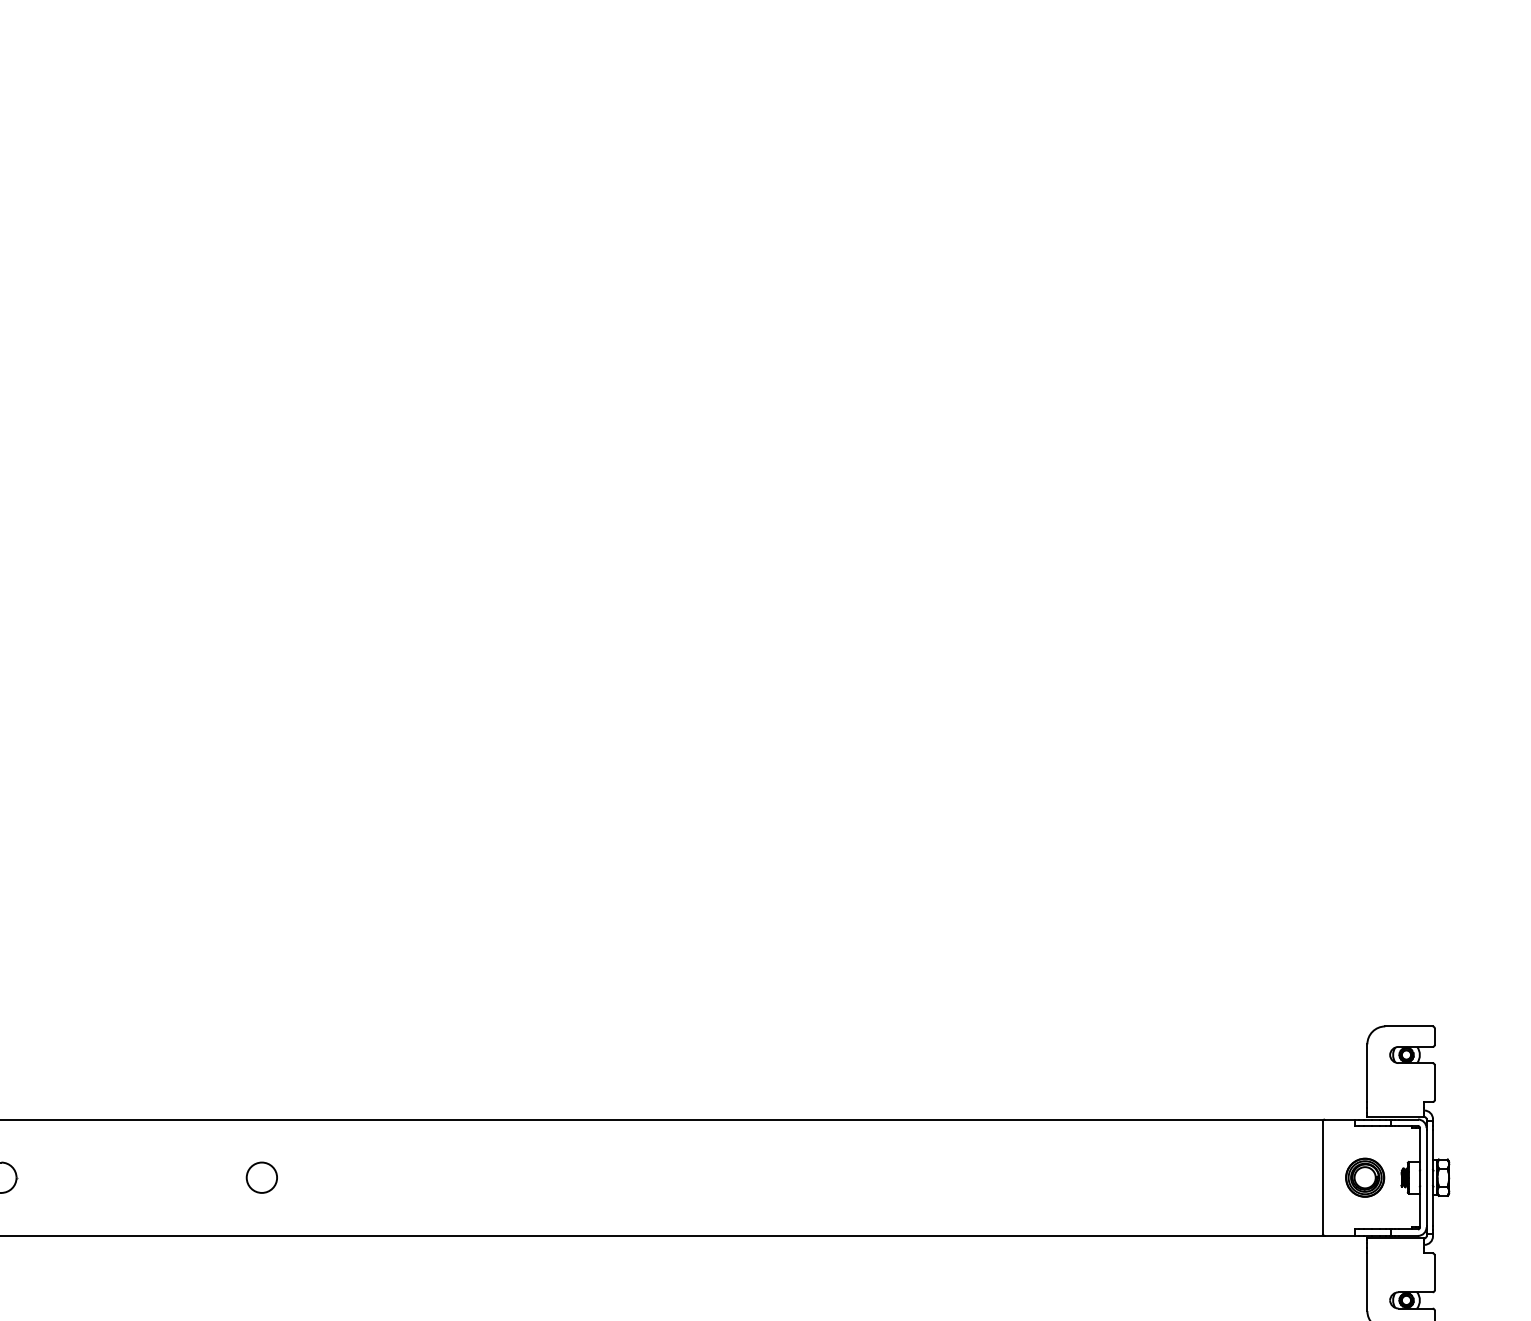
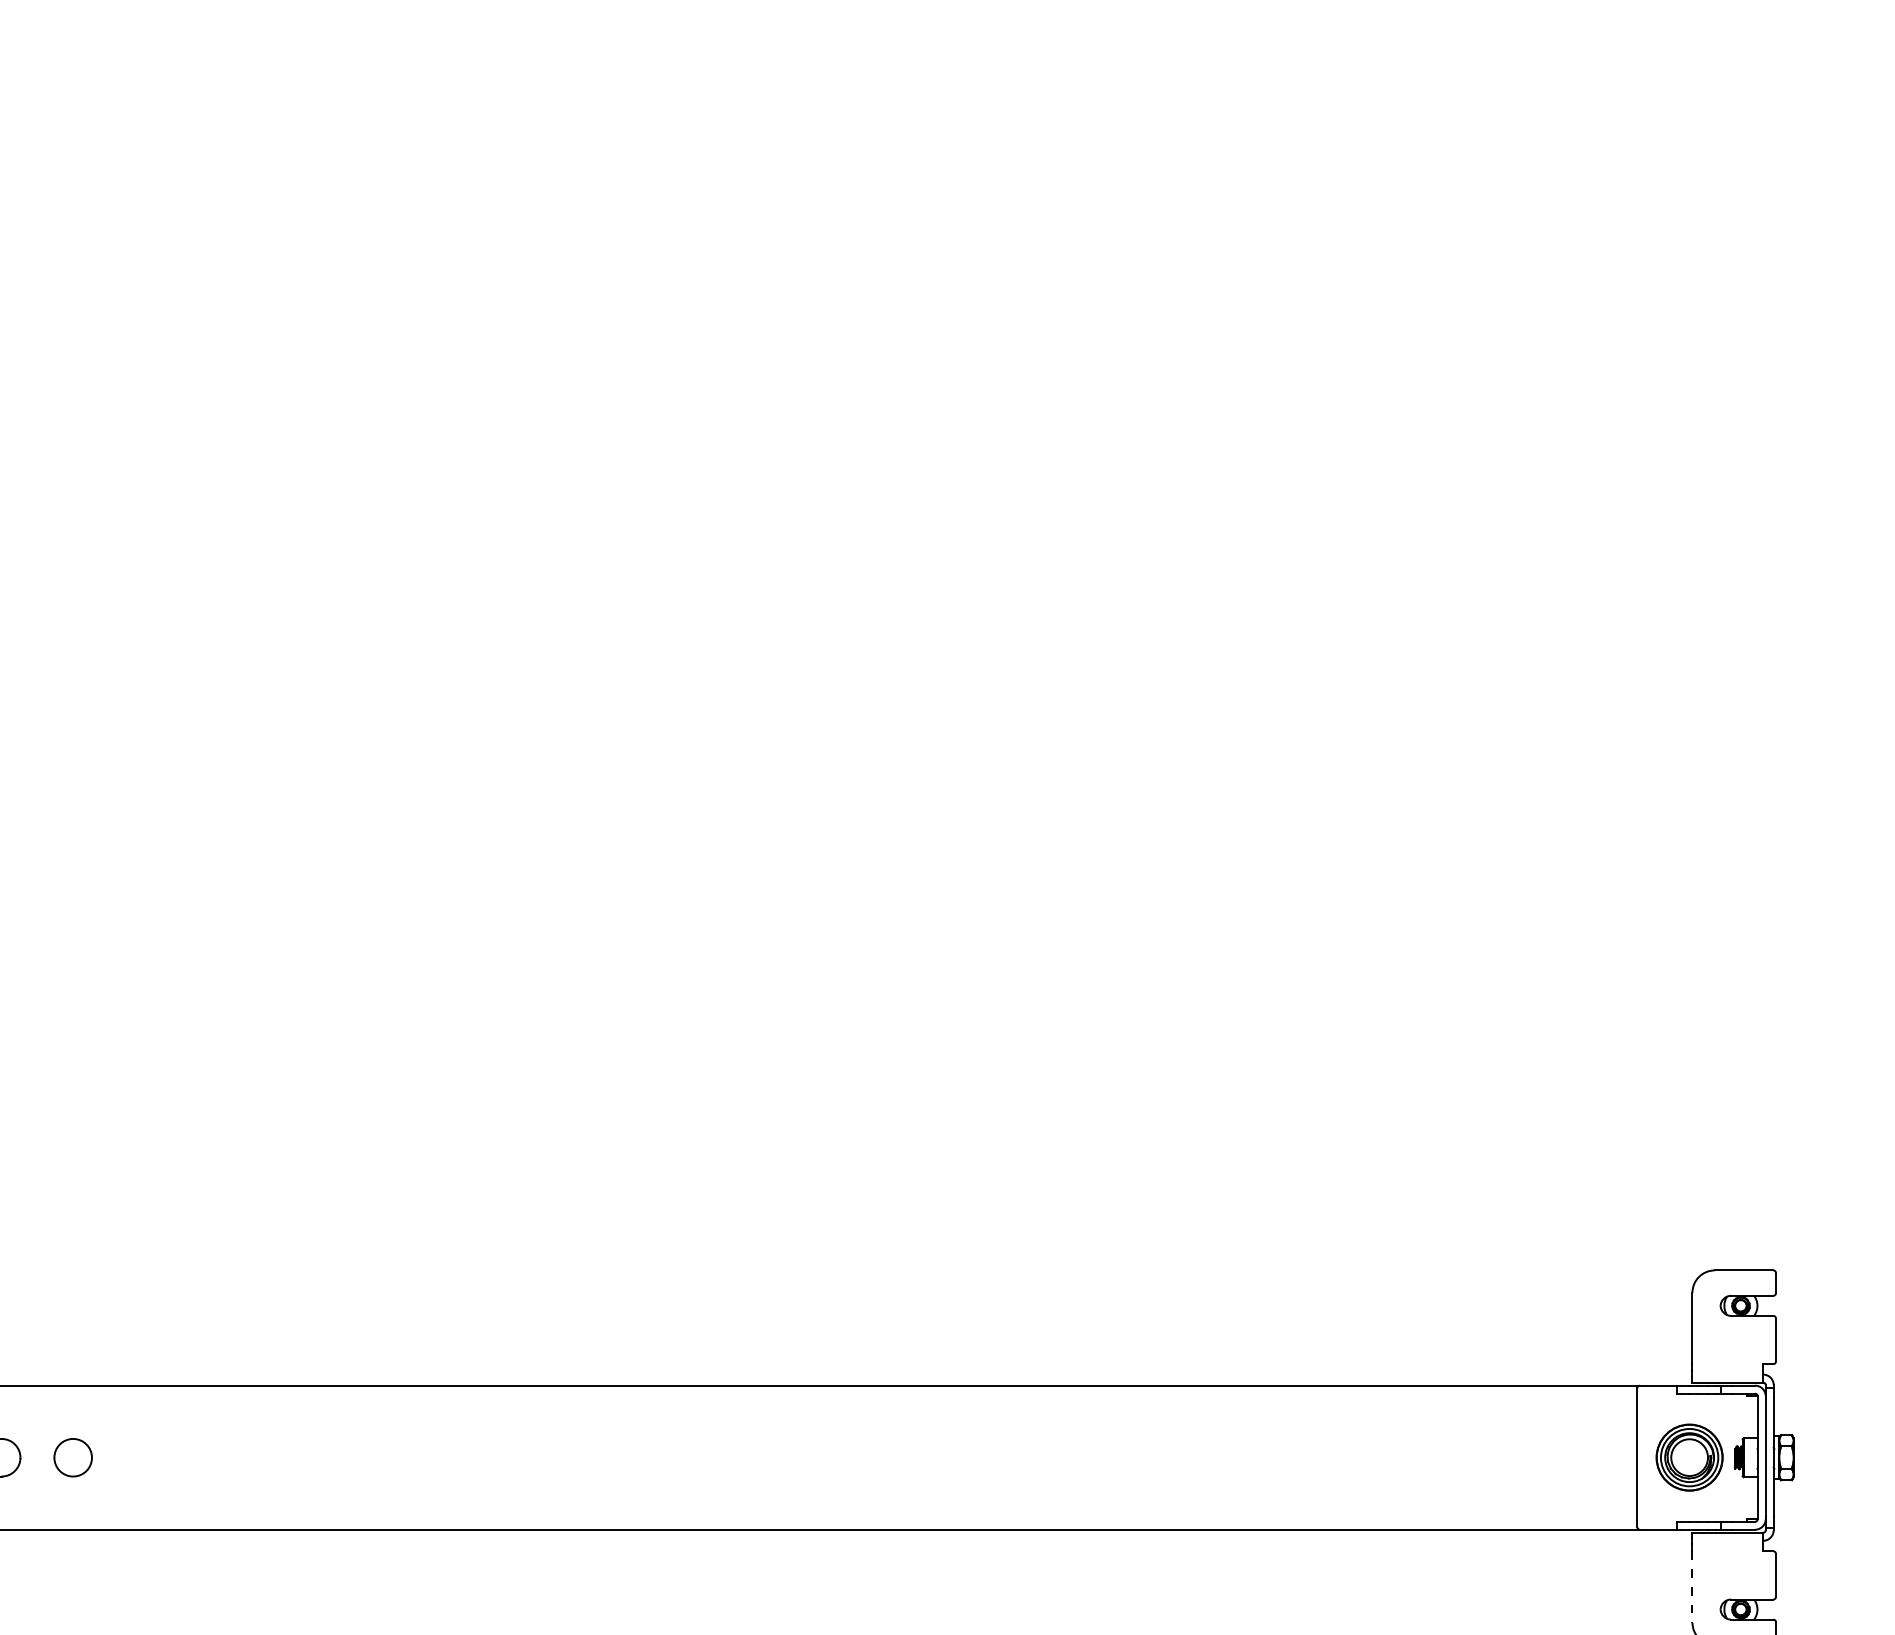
circle: (261, 1177) -> (72, 1457), moved
part: (1364, 1177) -> (1689, 1457), size x1.4
line: (1367, 1282) -> (1692, 1587), solid -> dashed

